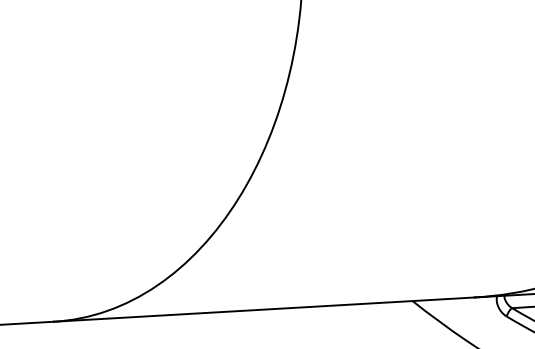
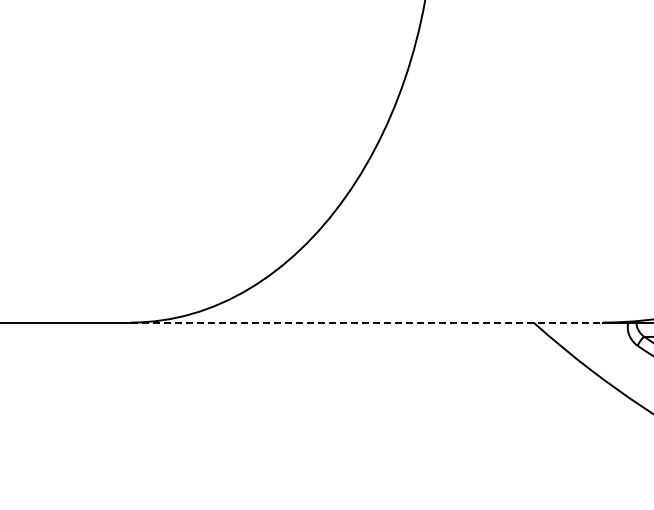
line: (264, 309) -> (367, 322), solid -> dashed

